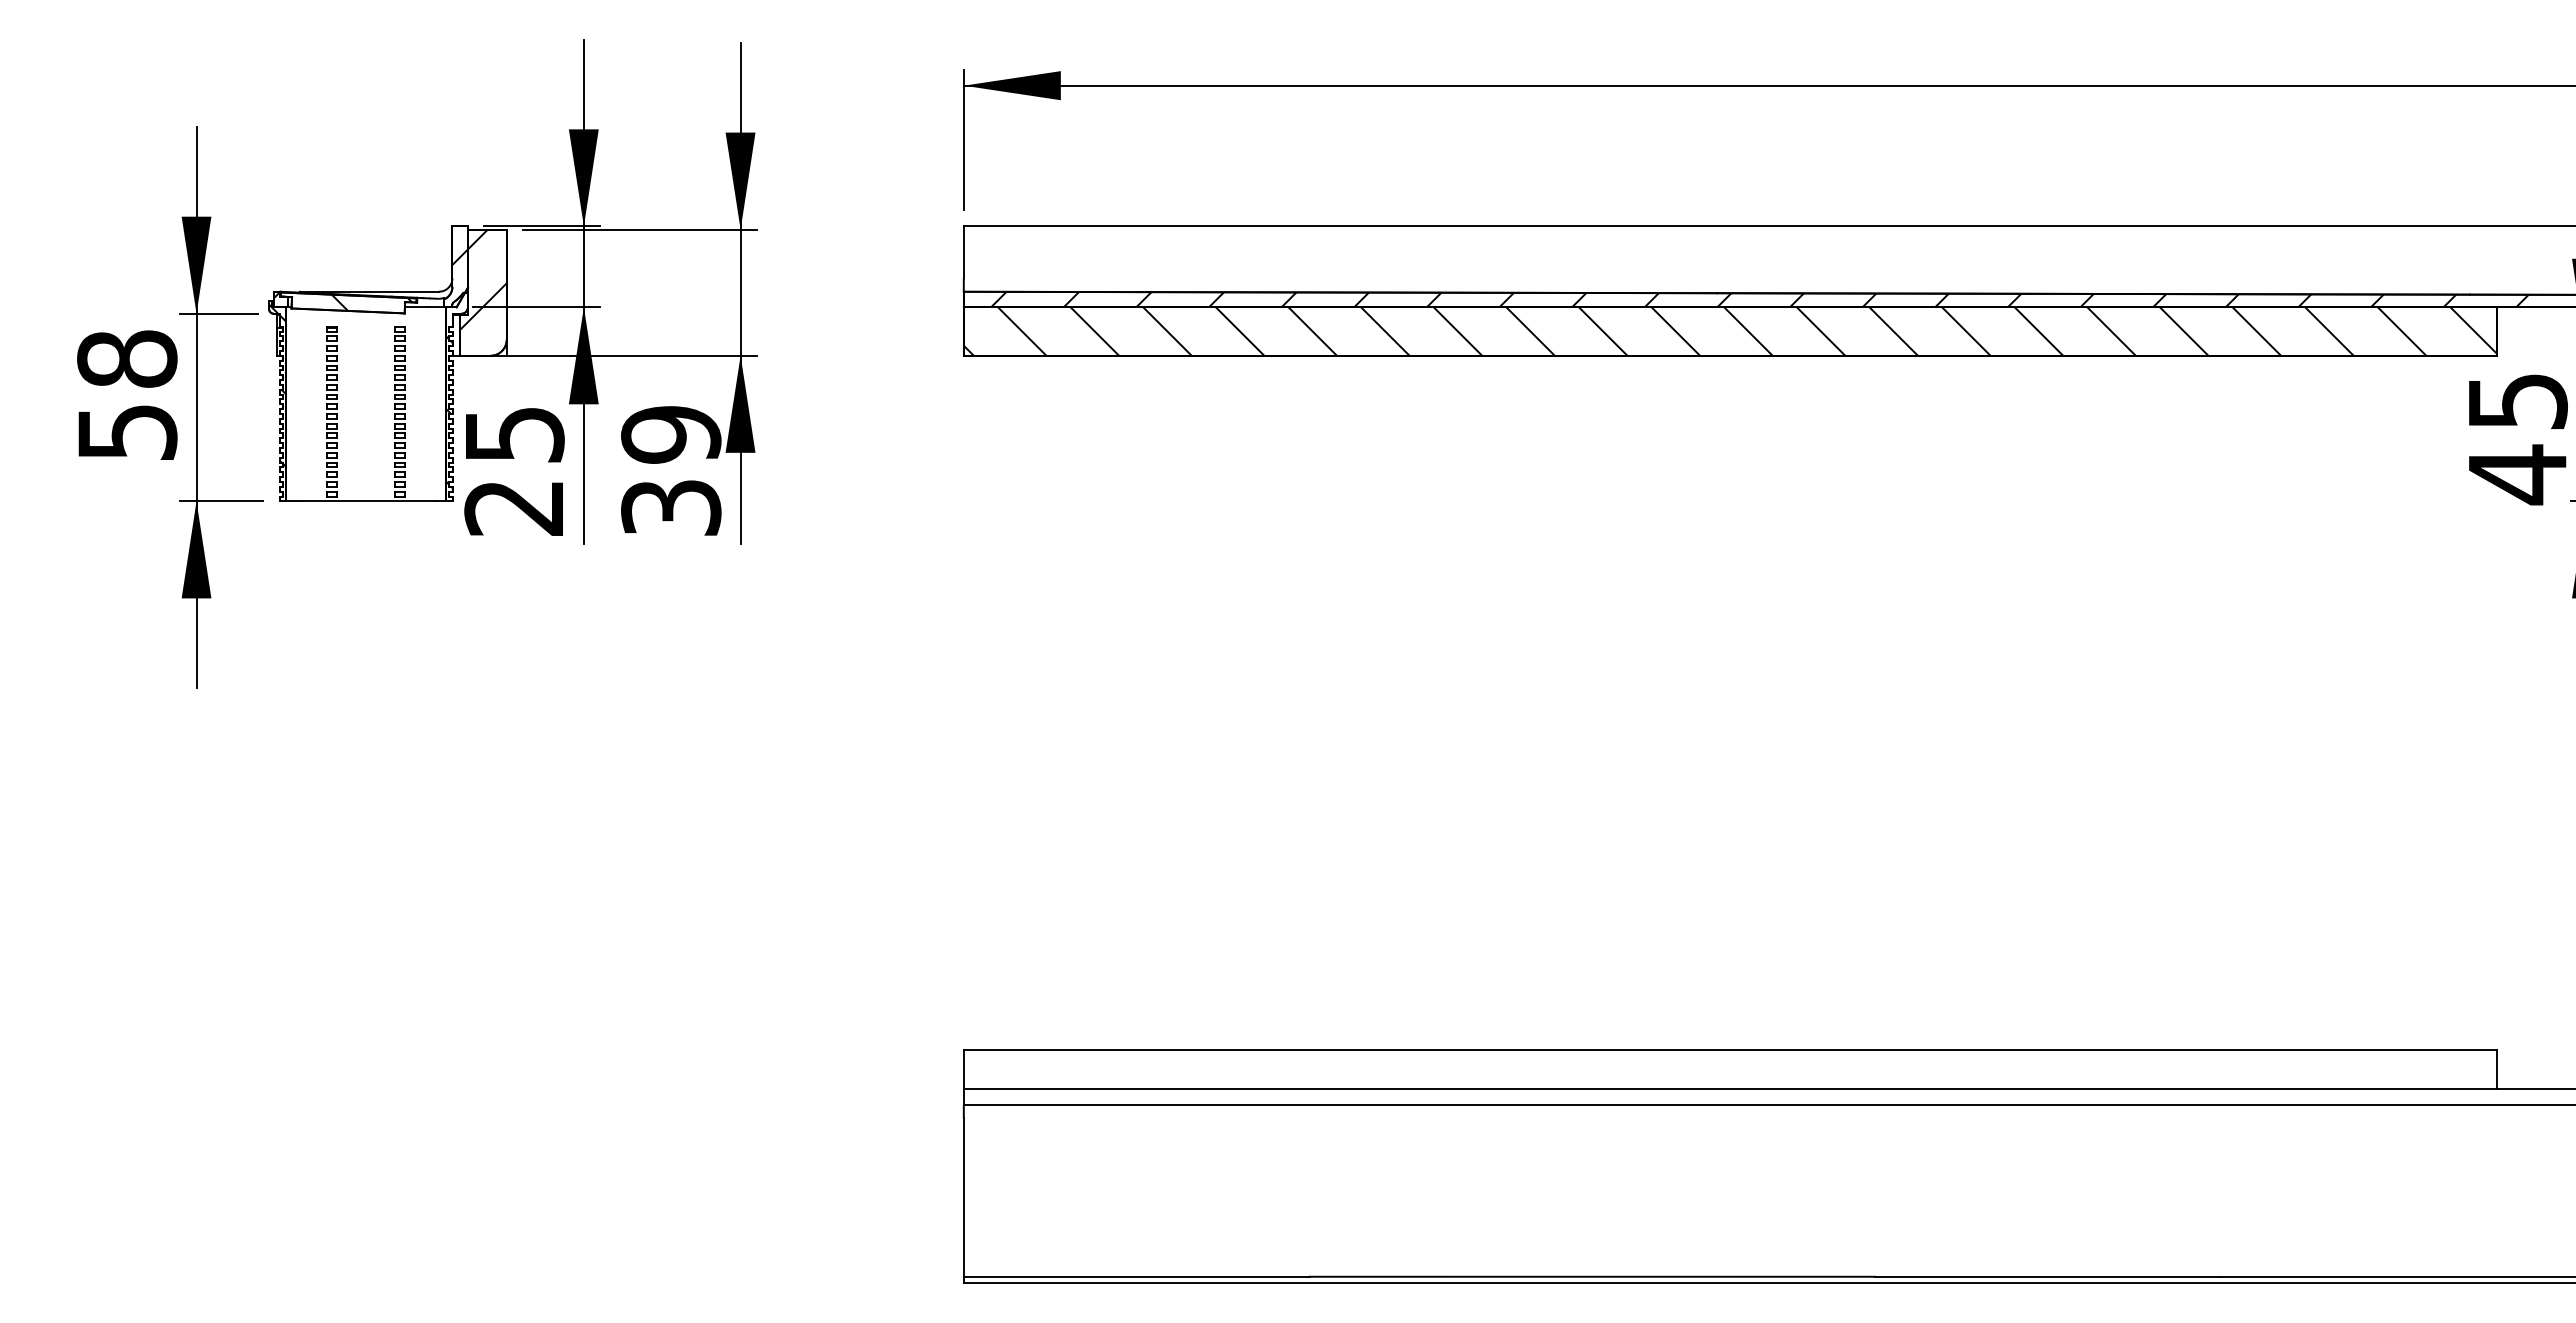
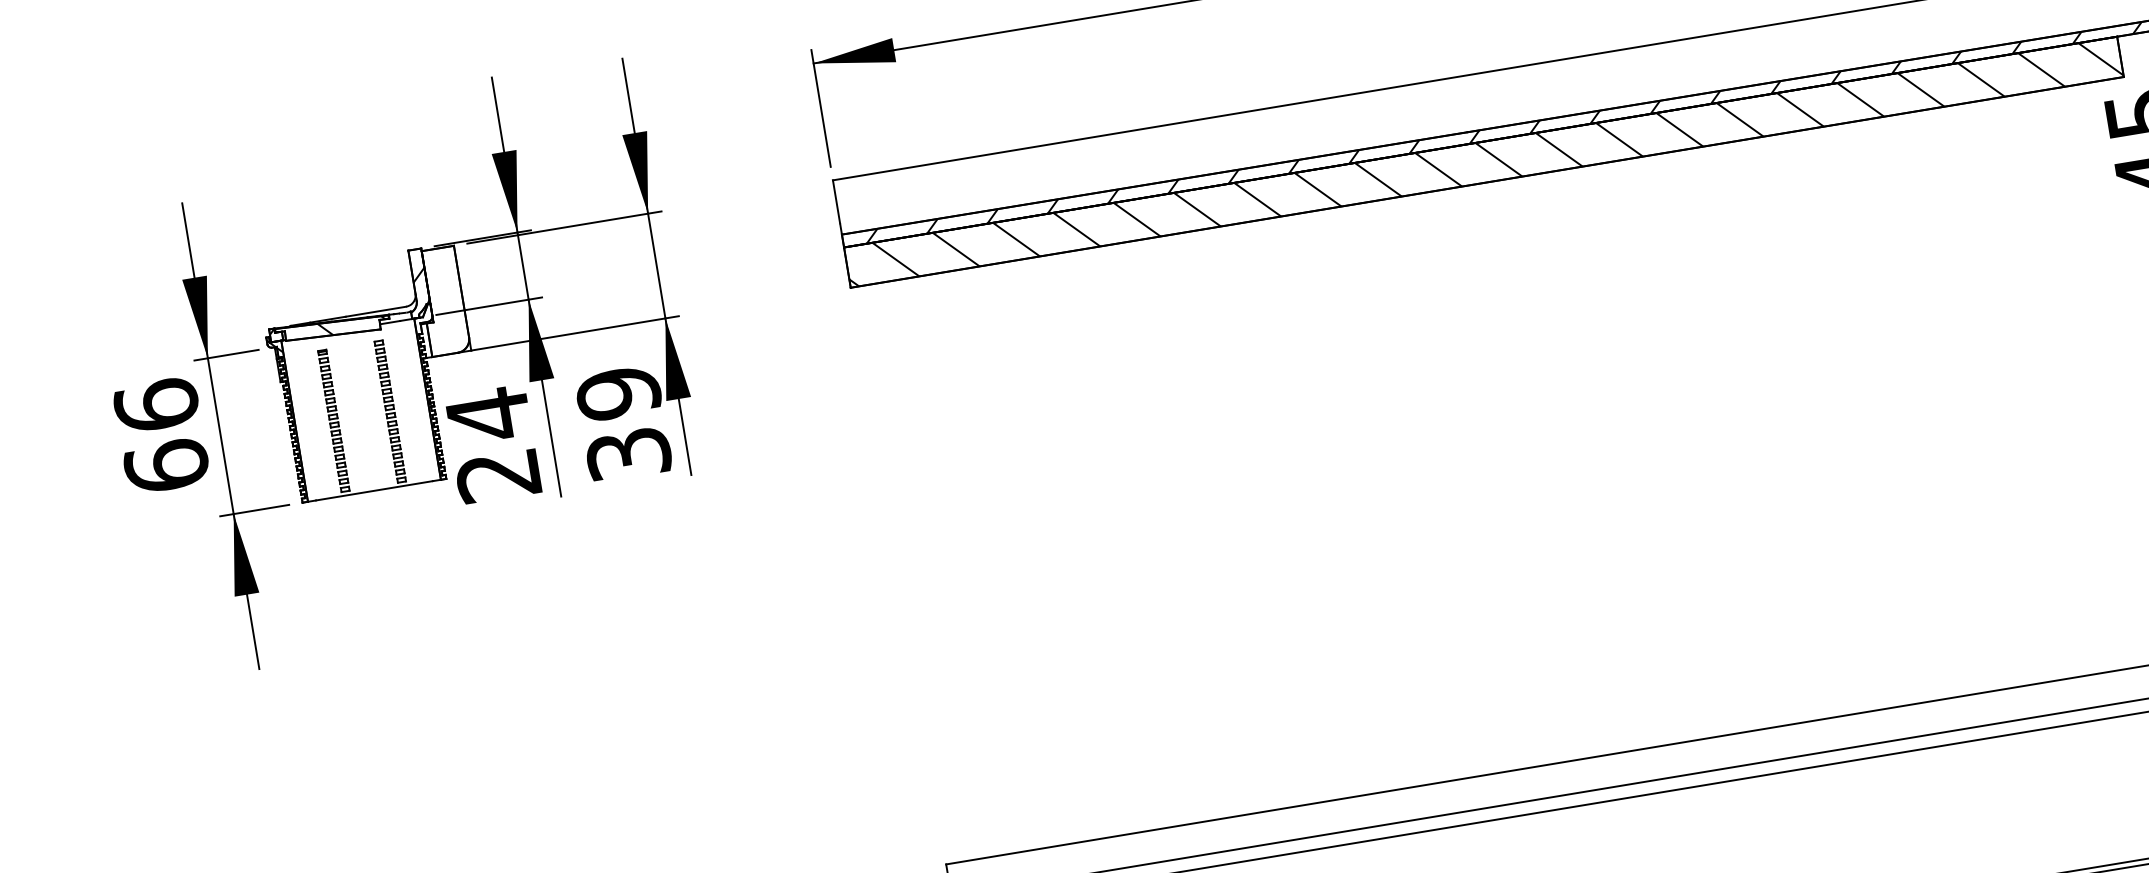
hatch: (482, 279) -> (440, 290), removed
text: (127, 394) -> (161, 434), 58 -> 66
text: (515, 434) -> (489, 414), 25 -> 24

